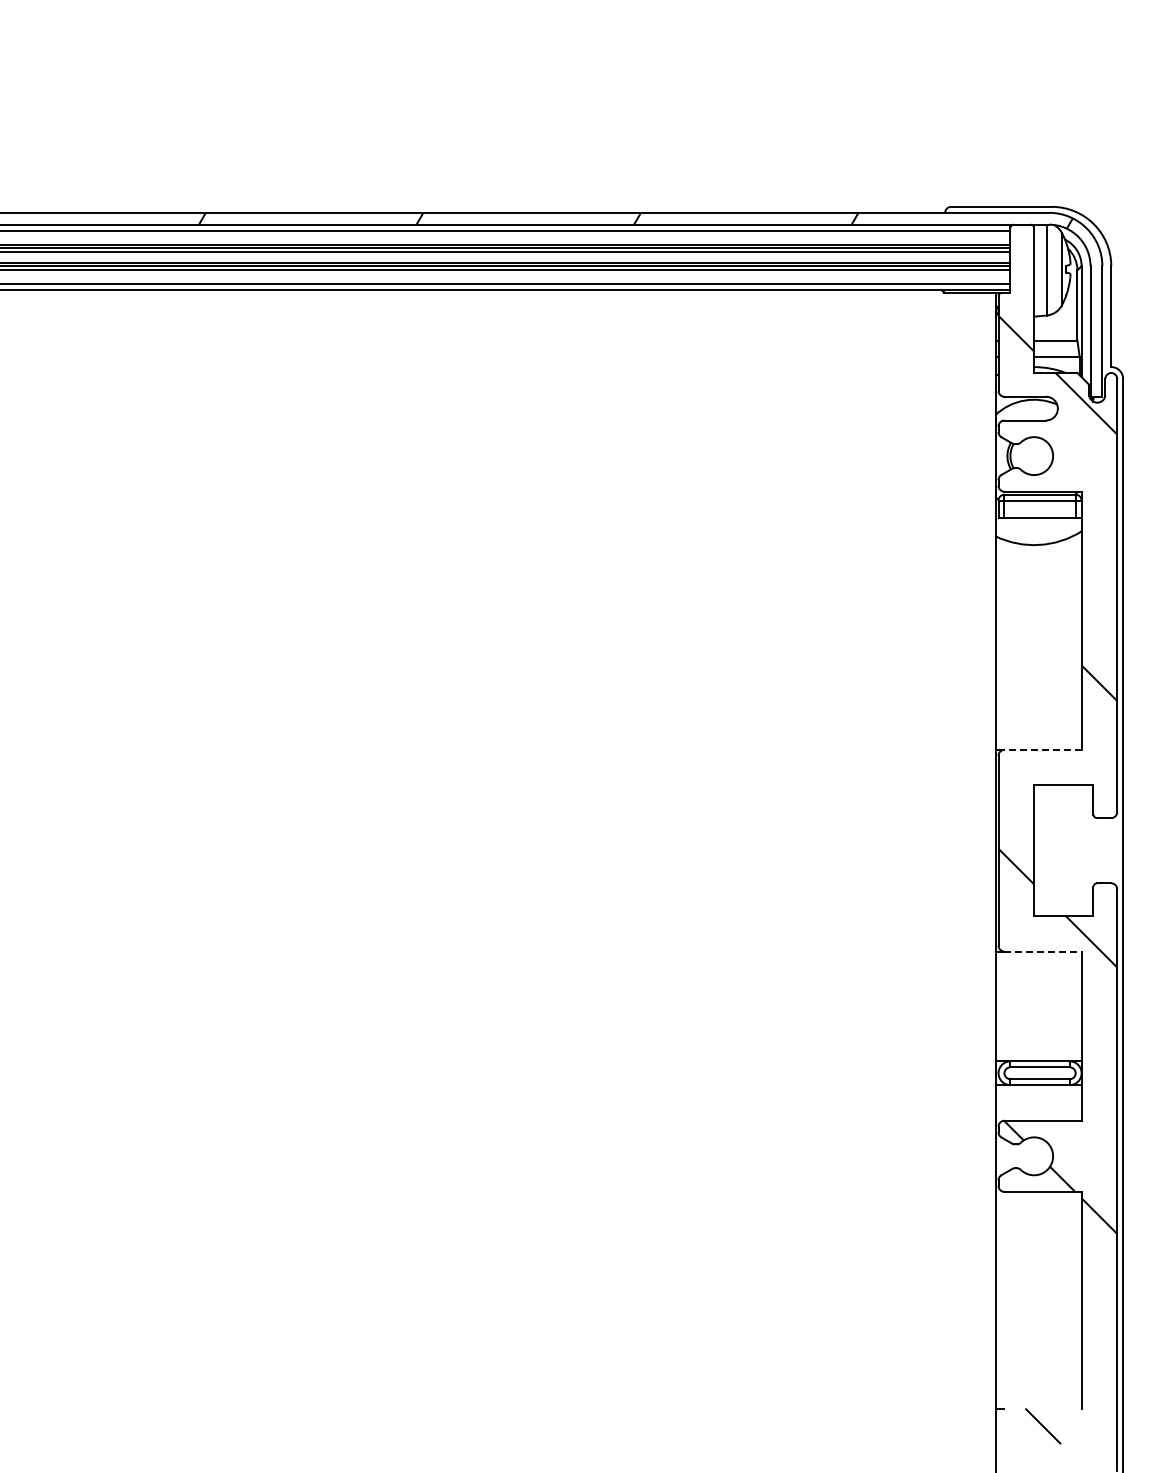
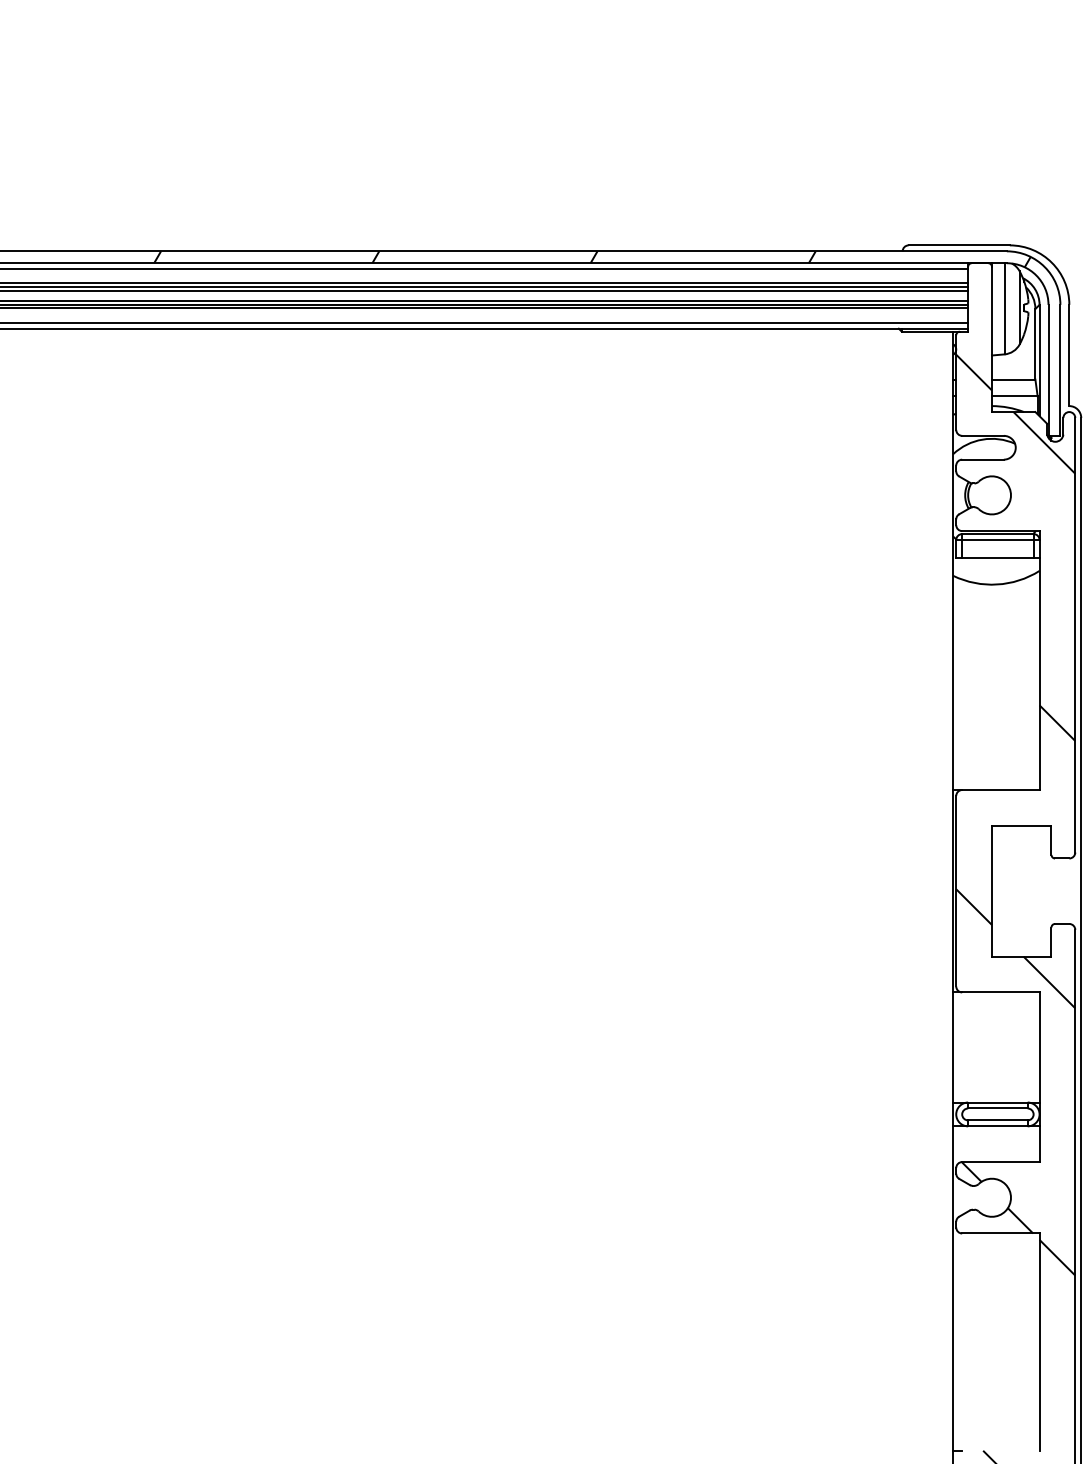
line: (1043, 749) -> (1001, 789), dashed -> solid
line: (1043, 951) -> (1001, 992), dashed -> solid

